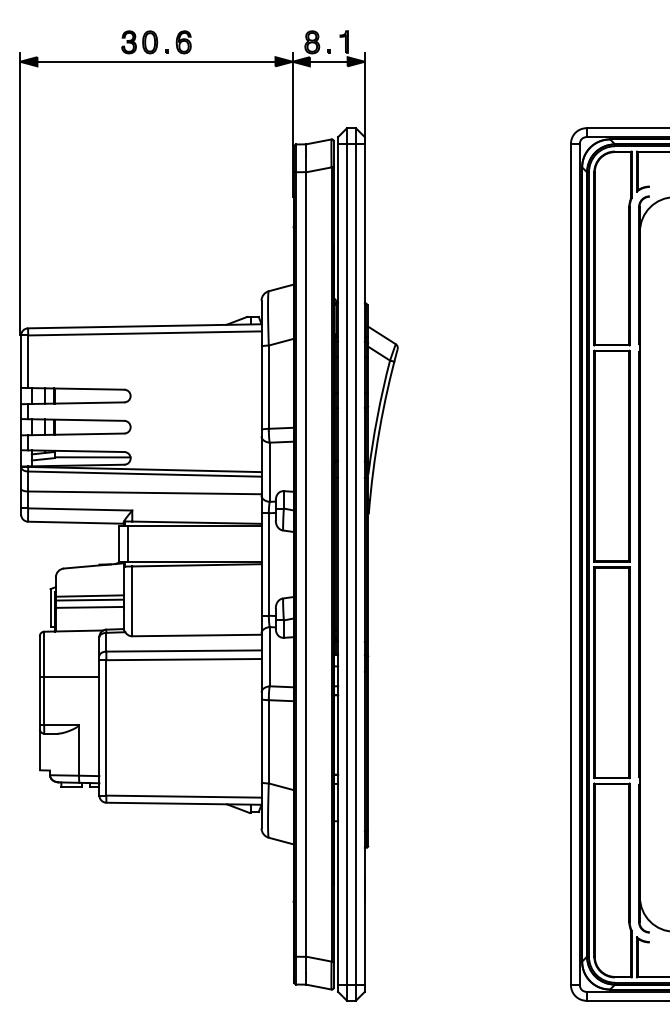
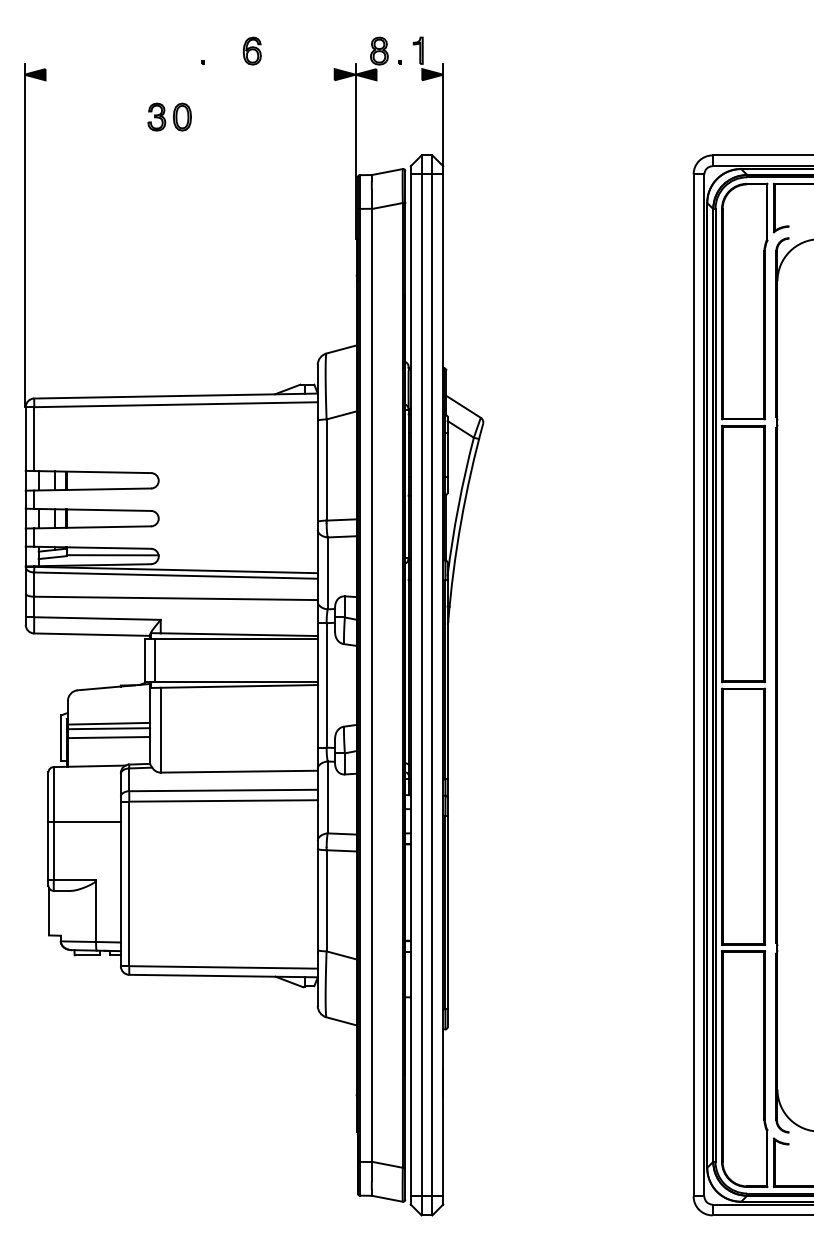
part: (139, 41) -> (169, 116), moved
part: (183, 41) -> (251, 50), moved
line: (155, 61) -> (189, 74), removed
line: (328, 61) -> (399, 74), removed

